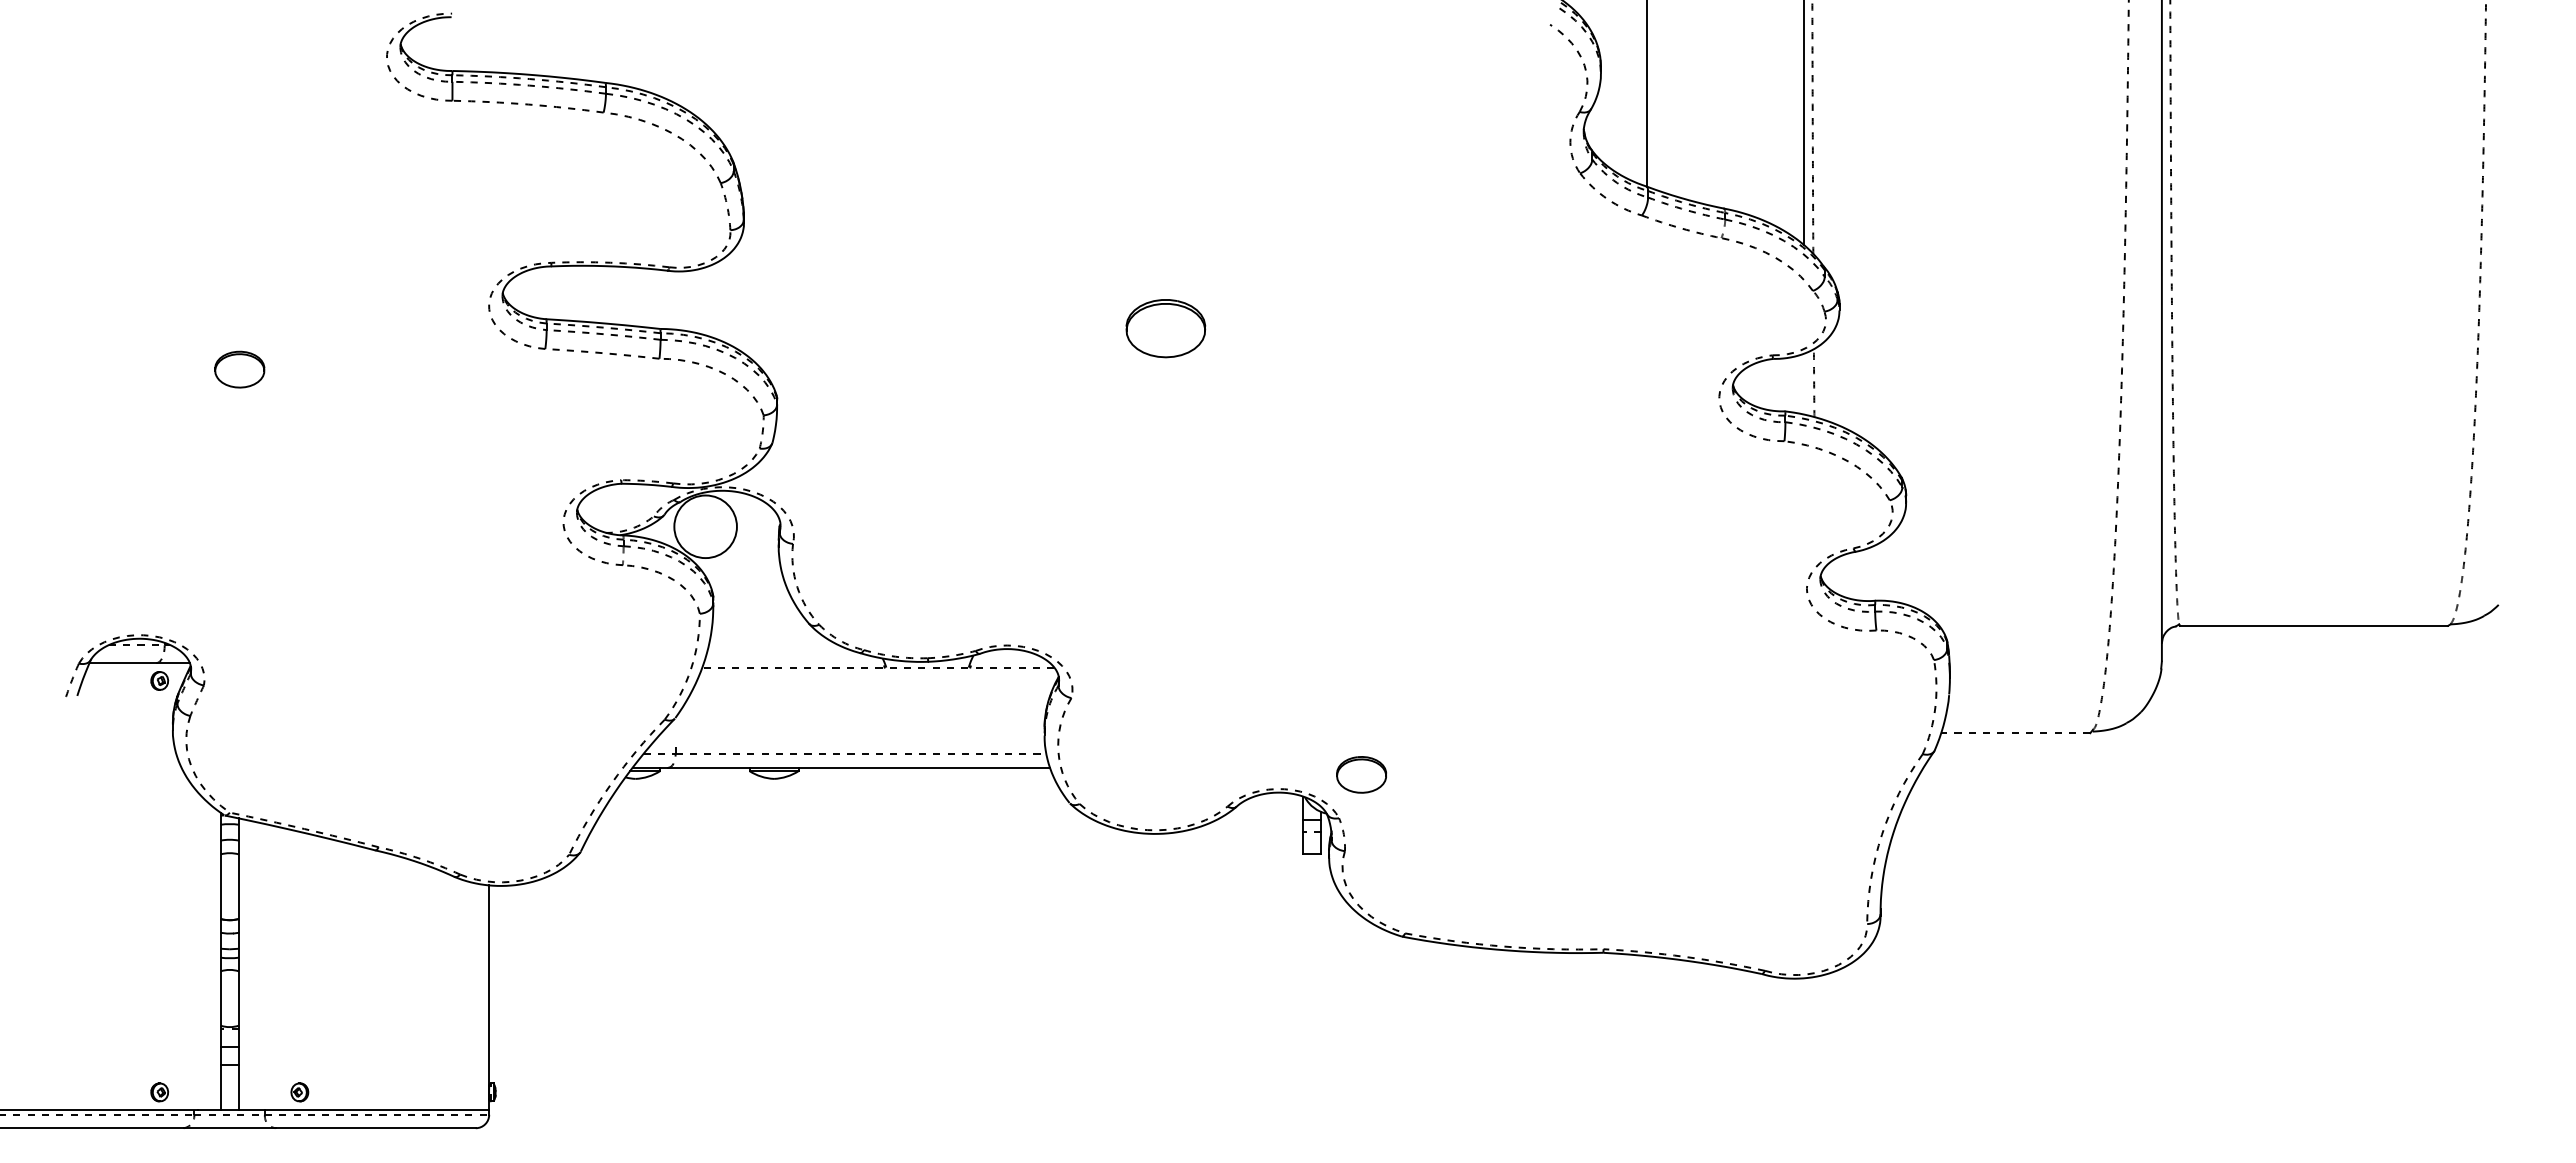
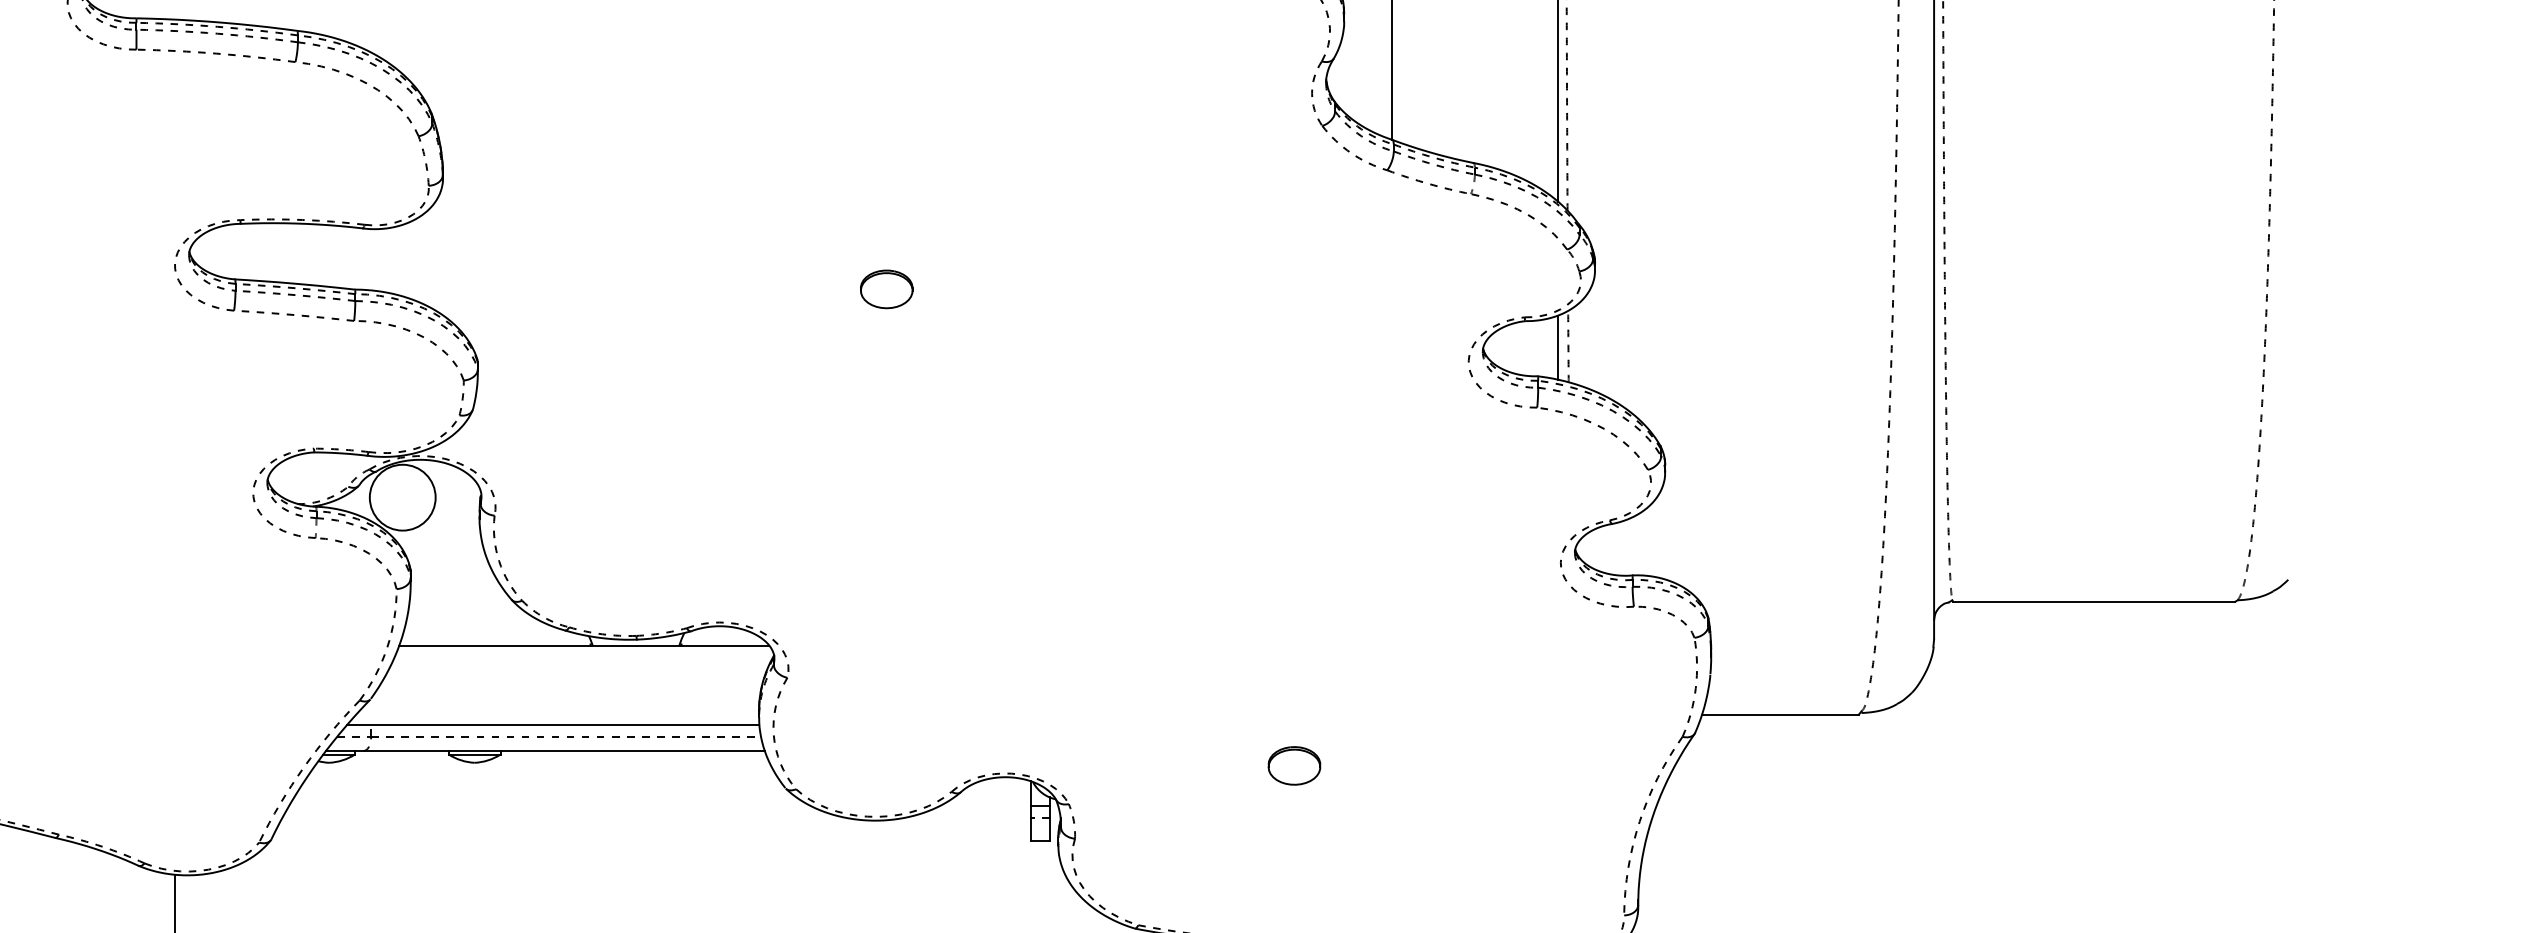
part: (1165, 328) -> (886, 289), size x0.62
line: (1804, 383) -> (1558, 346), added
line: (878, 667) -> (584, 645), dashed -> solid
line: (2015, 733) -> (1780, 715), dashed -> solid
line: (848, 742) -> (552, 724), added
part: (1361, 774) -> (1294, 765), moved

